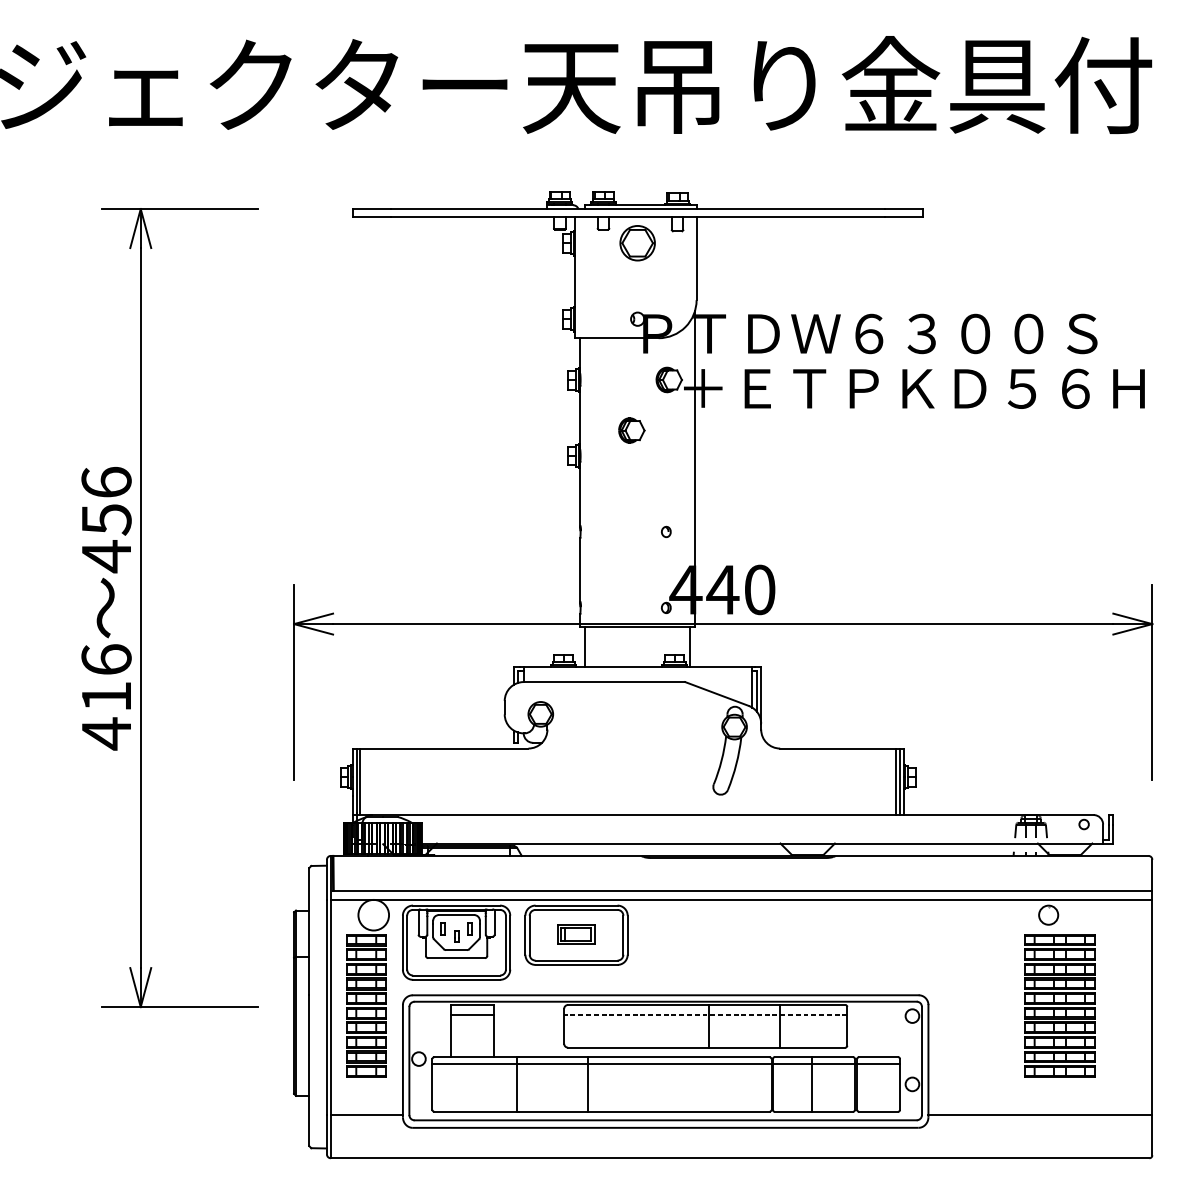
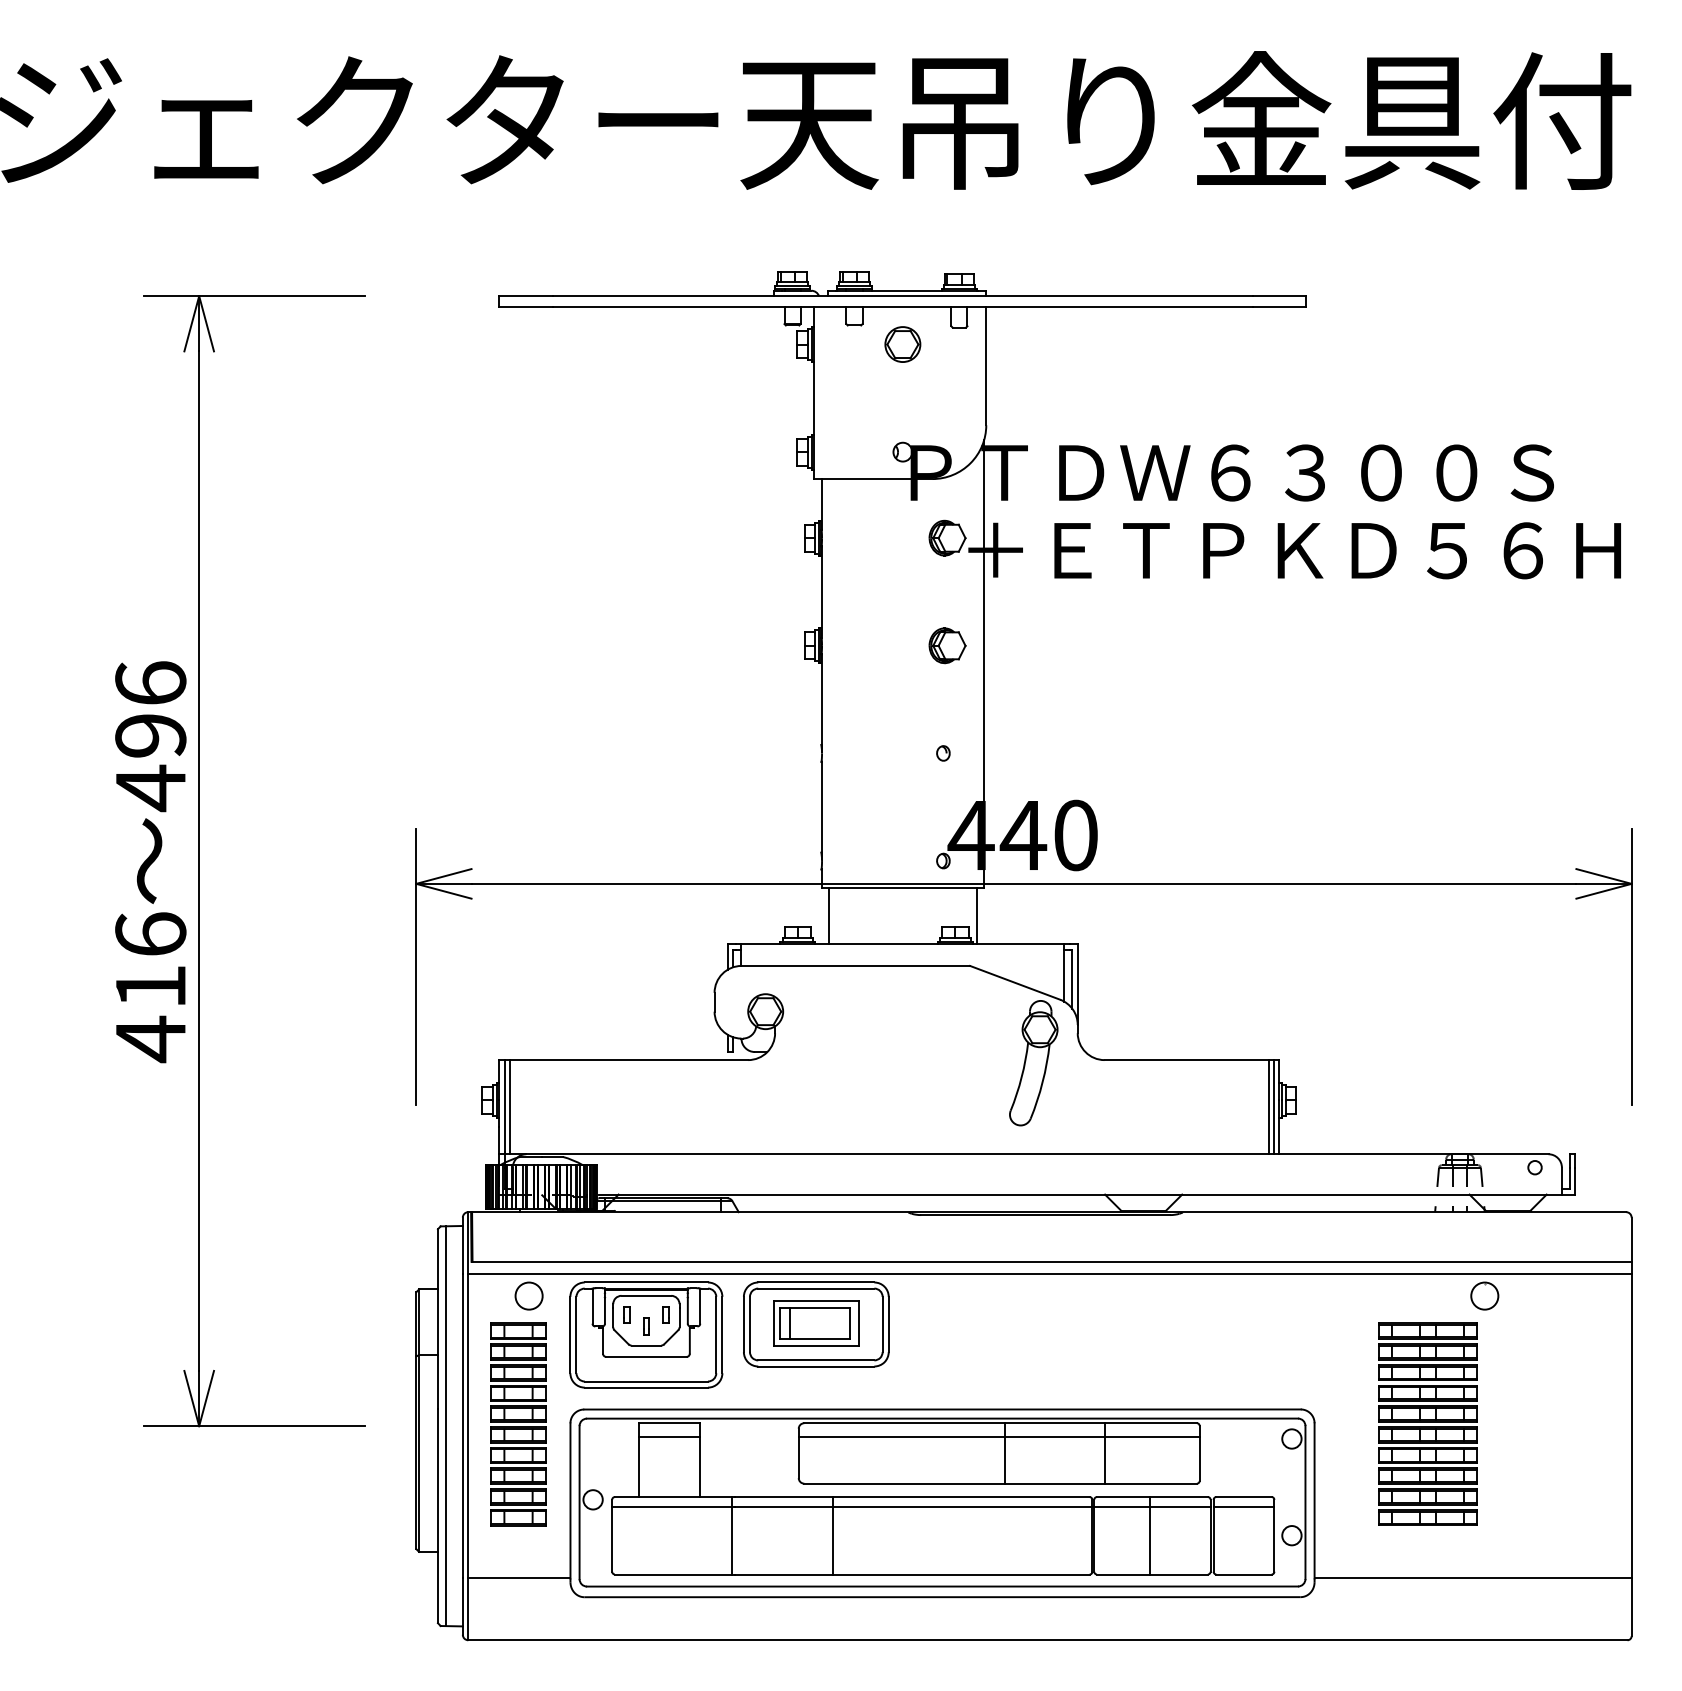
part: (637, 243) -> (902, 344), size x0.71
part: (631, 430) -> (947, 645), moved
text: (106, 520) -> (150, 736), 456 -> 496
circle: (373, 914) -> (528, 1295), size x0.62
part: (576, 934) -> (816, 1323), size x1.67
part: (1059, 1005) -> (1427, 1423), moved
line: (315, 1007) -> (446, 1426), added
line: (705, 1015) -> (998, 1437), dashed -> solid

